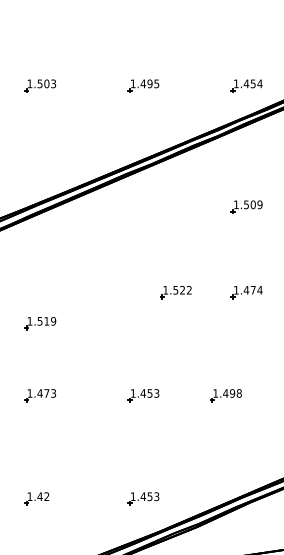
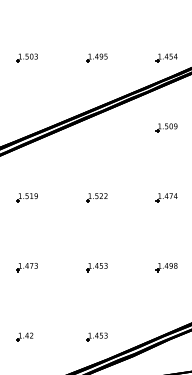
part: (246, 206) -> (166, 127), moved
part: (175, 292) -> (96, 197), moved
part: (39, 323) -> (26, 197), moved
part: (225, 395) -> (166, 267), moved

